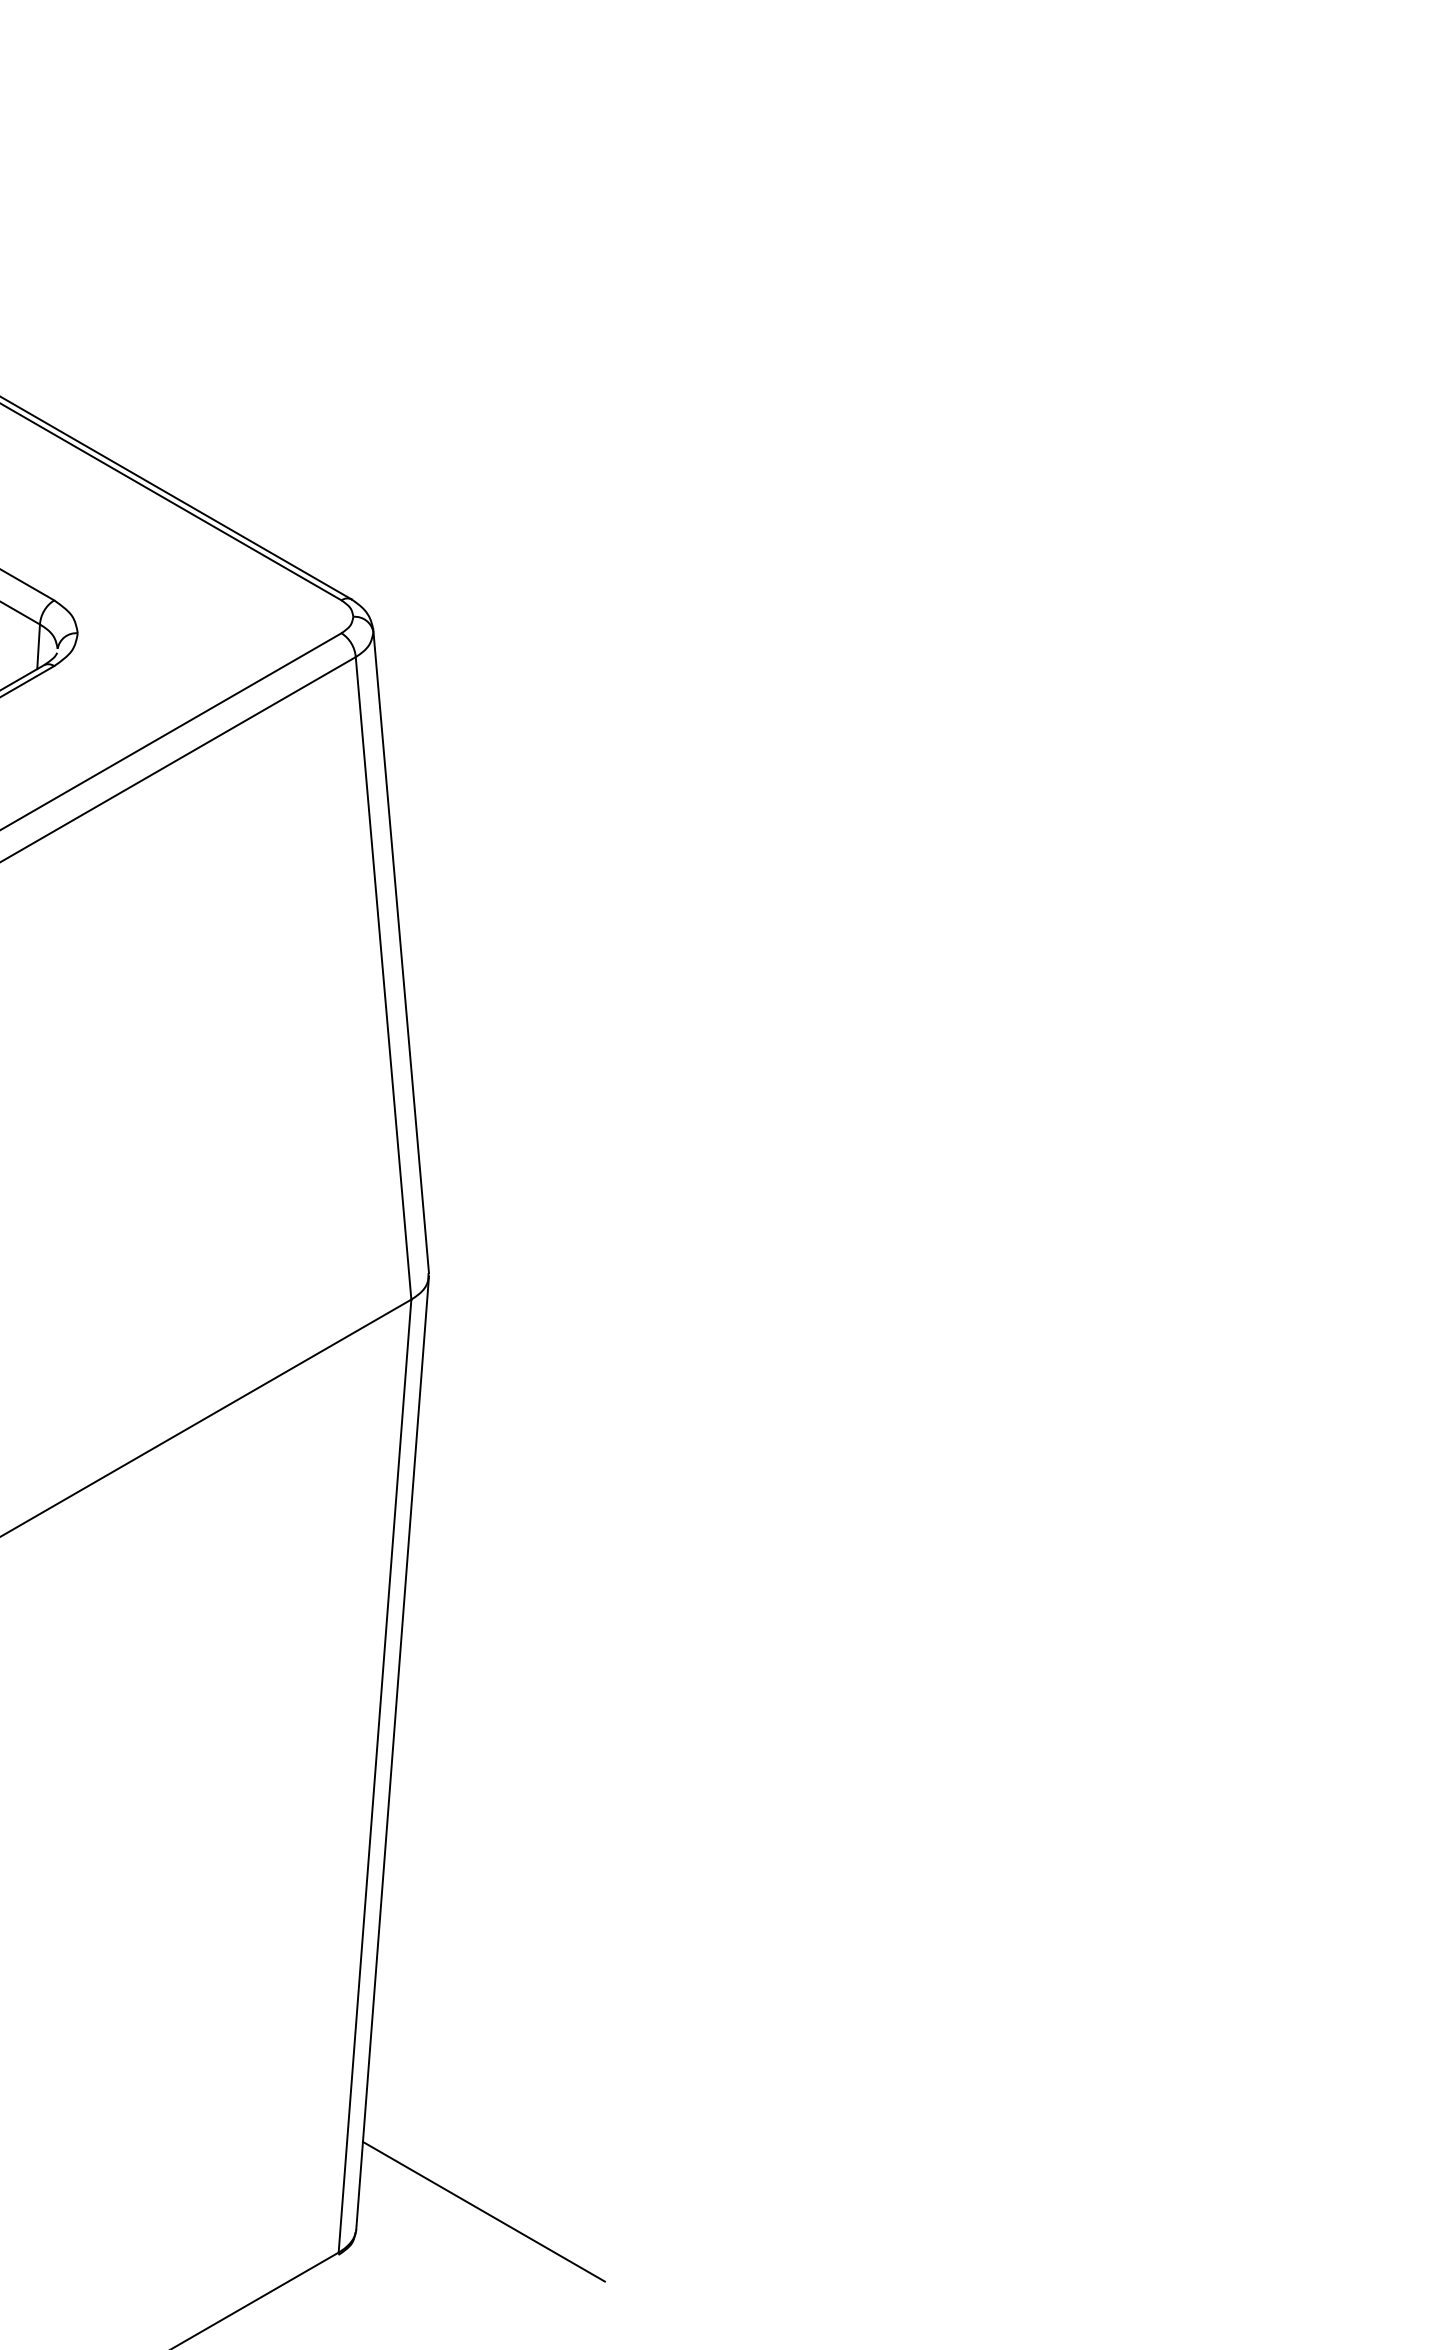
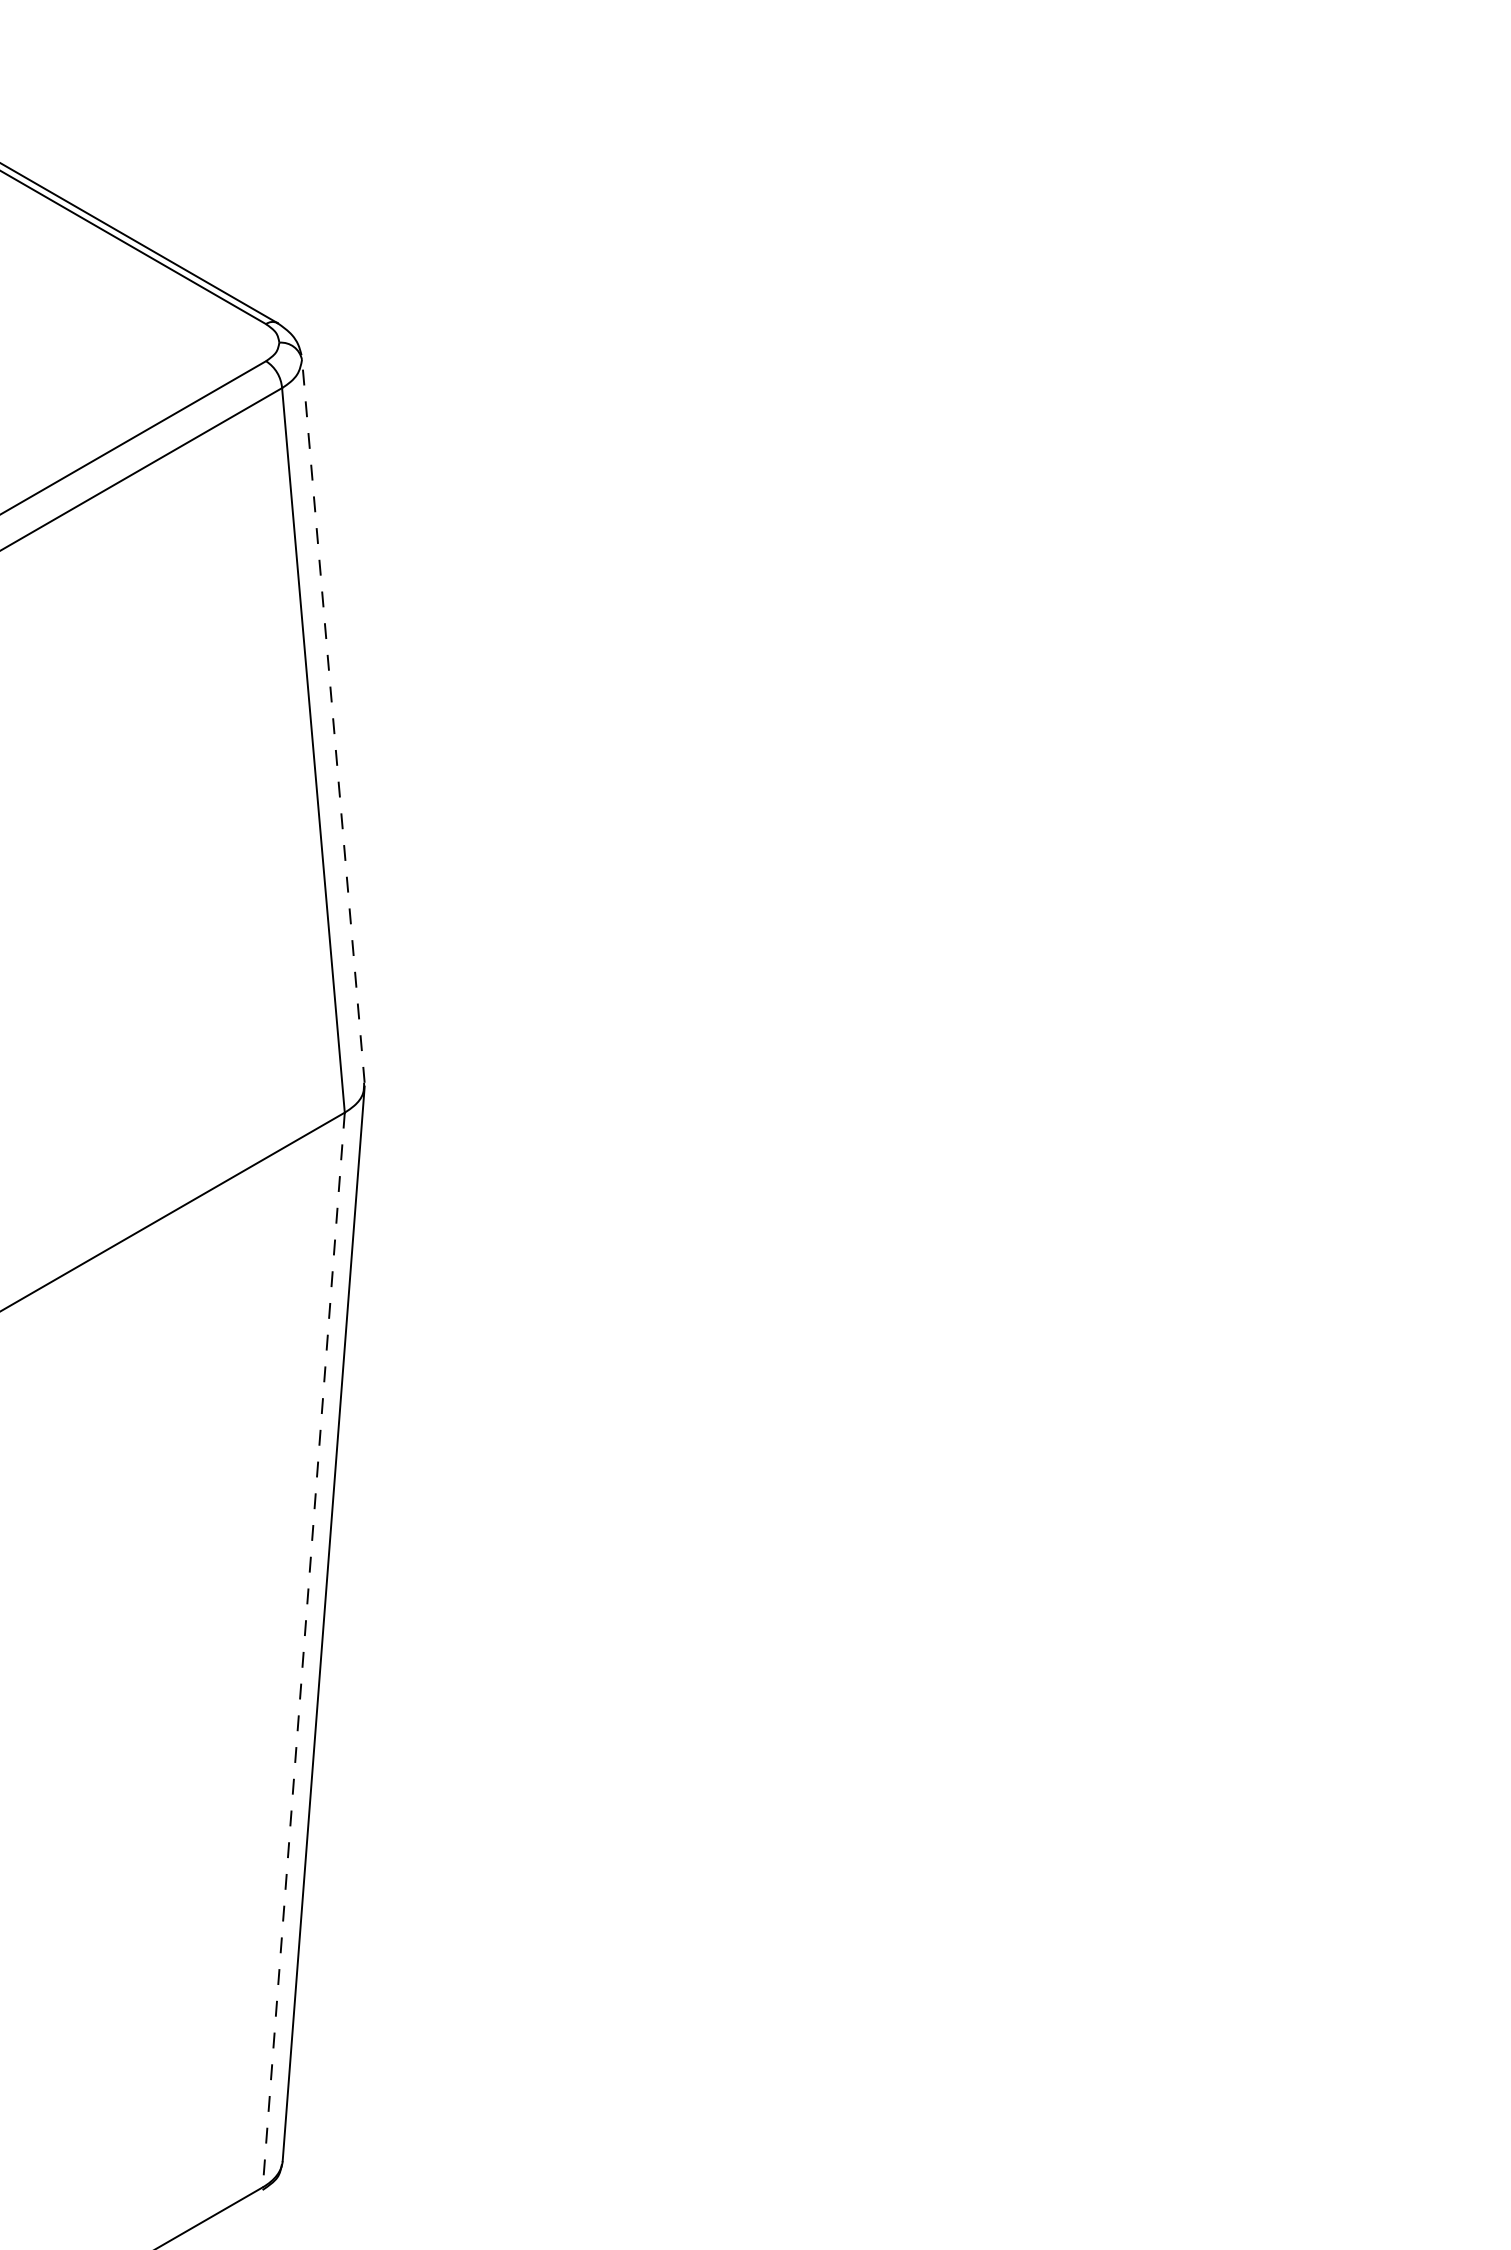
line: (401, 950) -> (333, 718), solid -> dashed
line: (375, 1776) -> (304, 1650), solid -> dashed
line: (483, 2211) -> (426, 2141), removed

